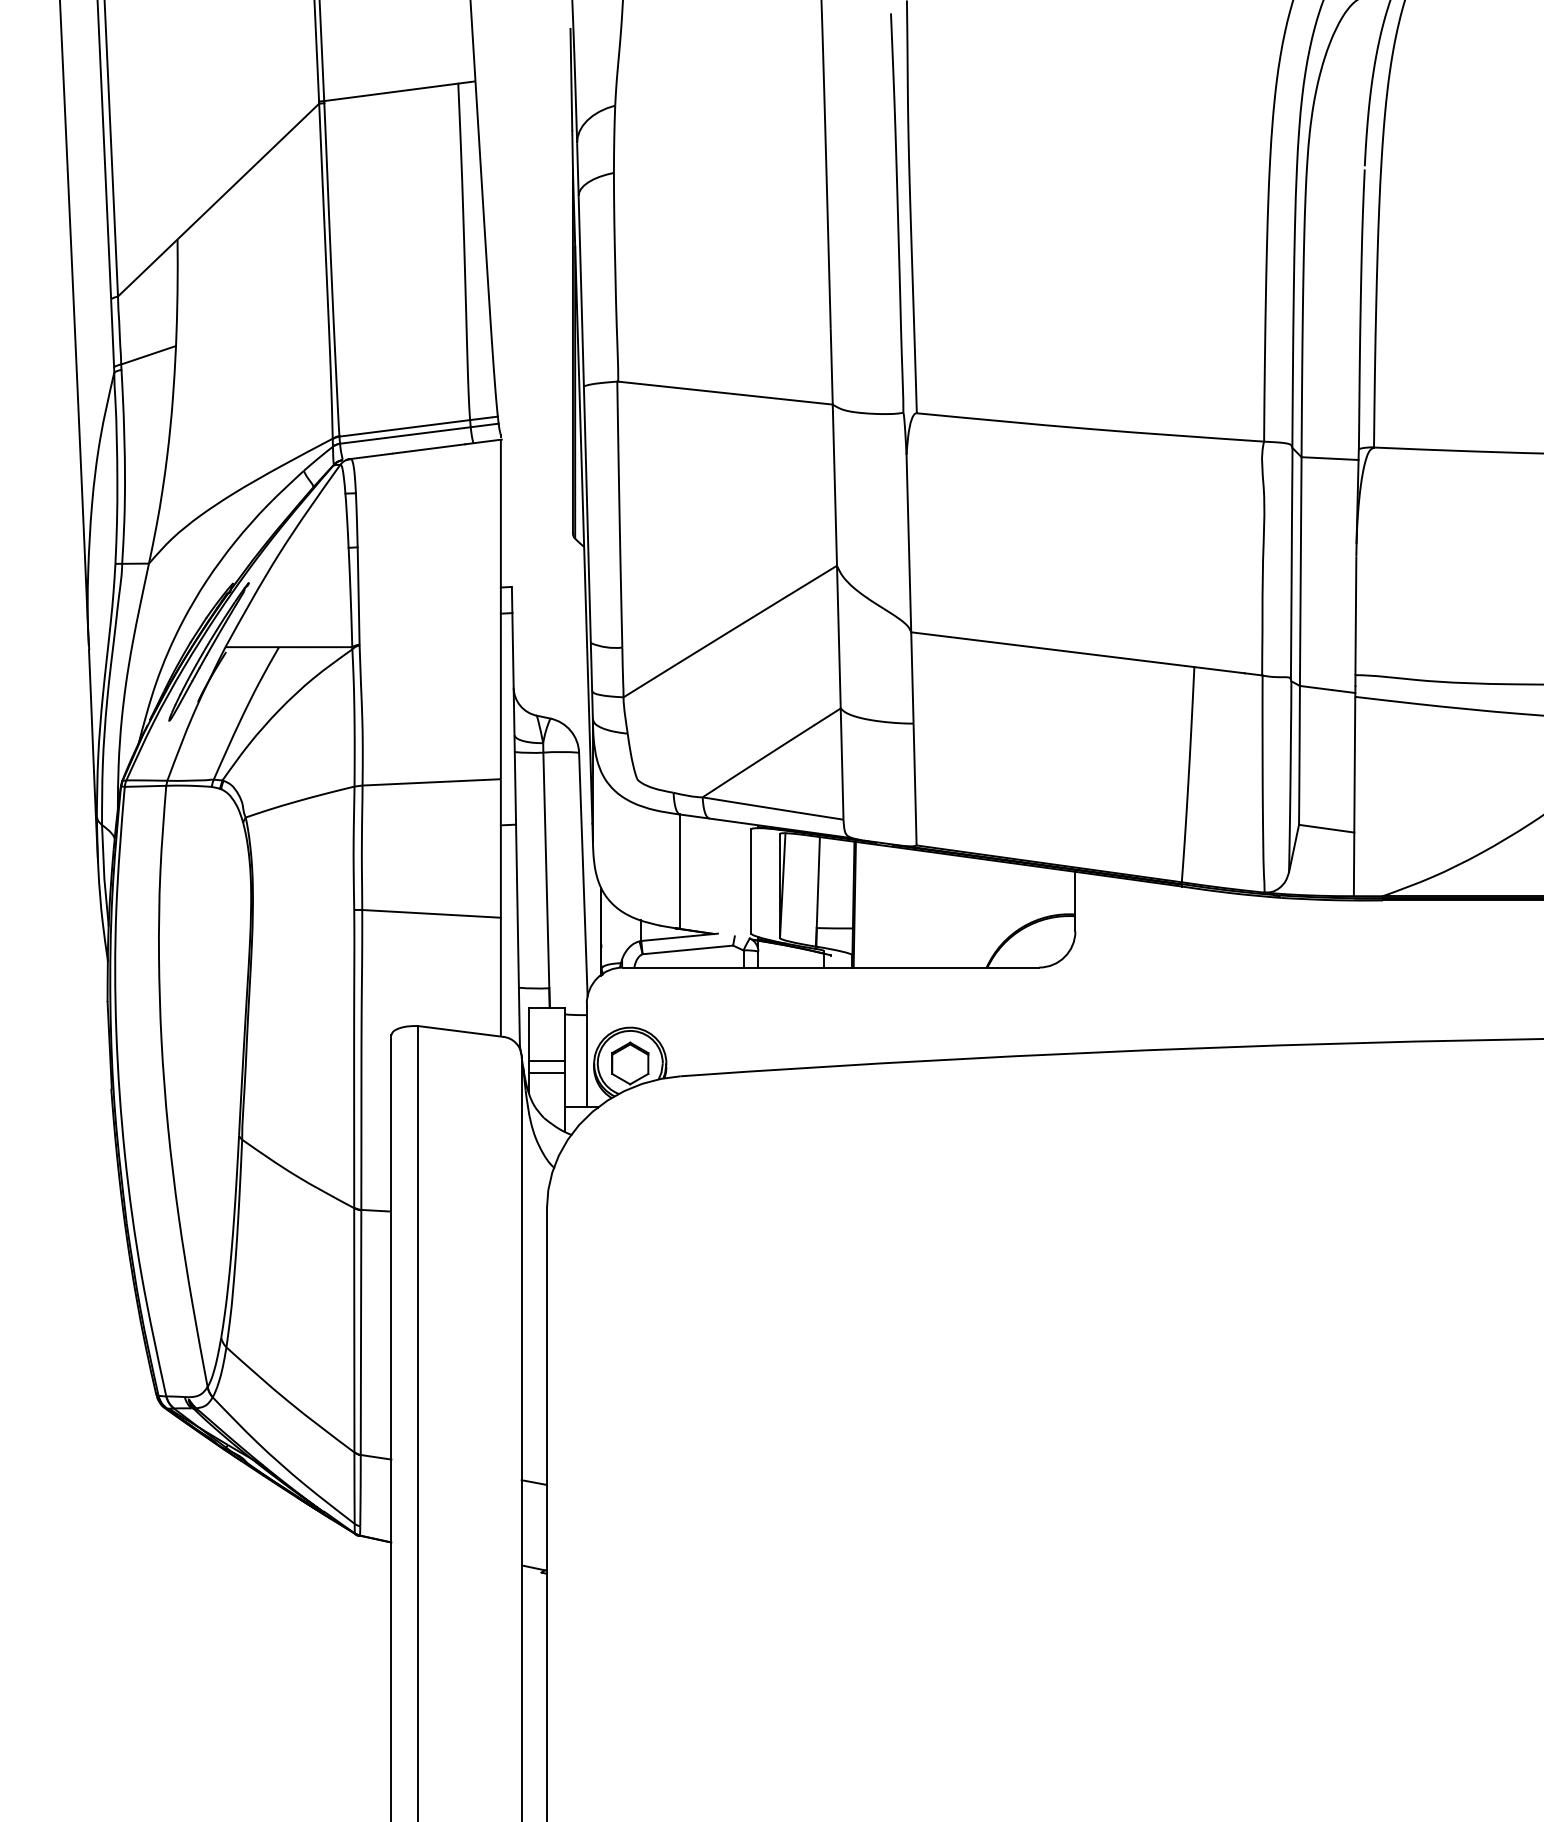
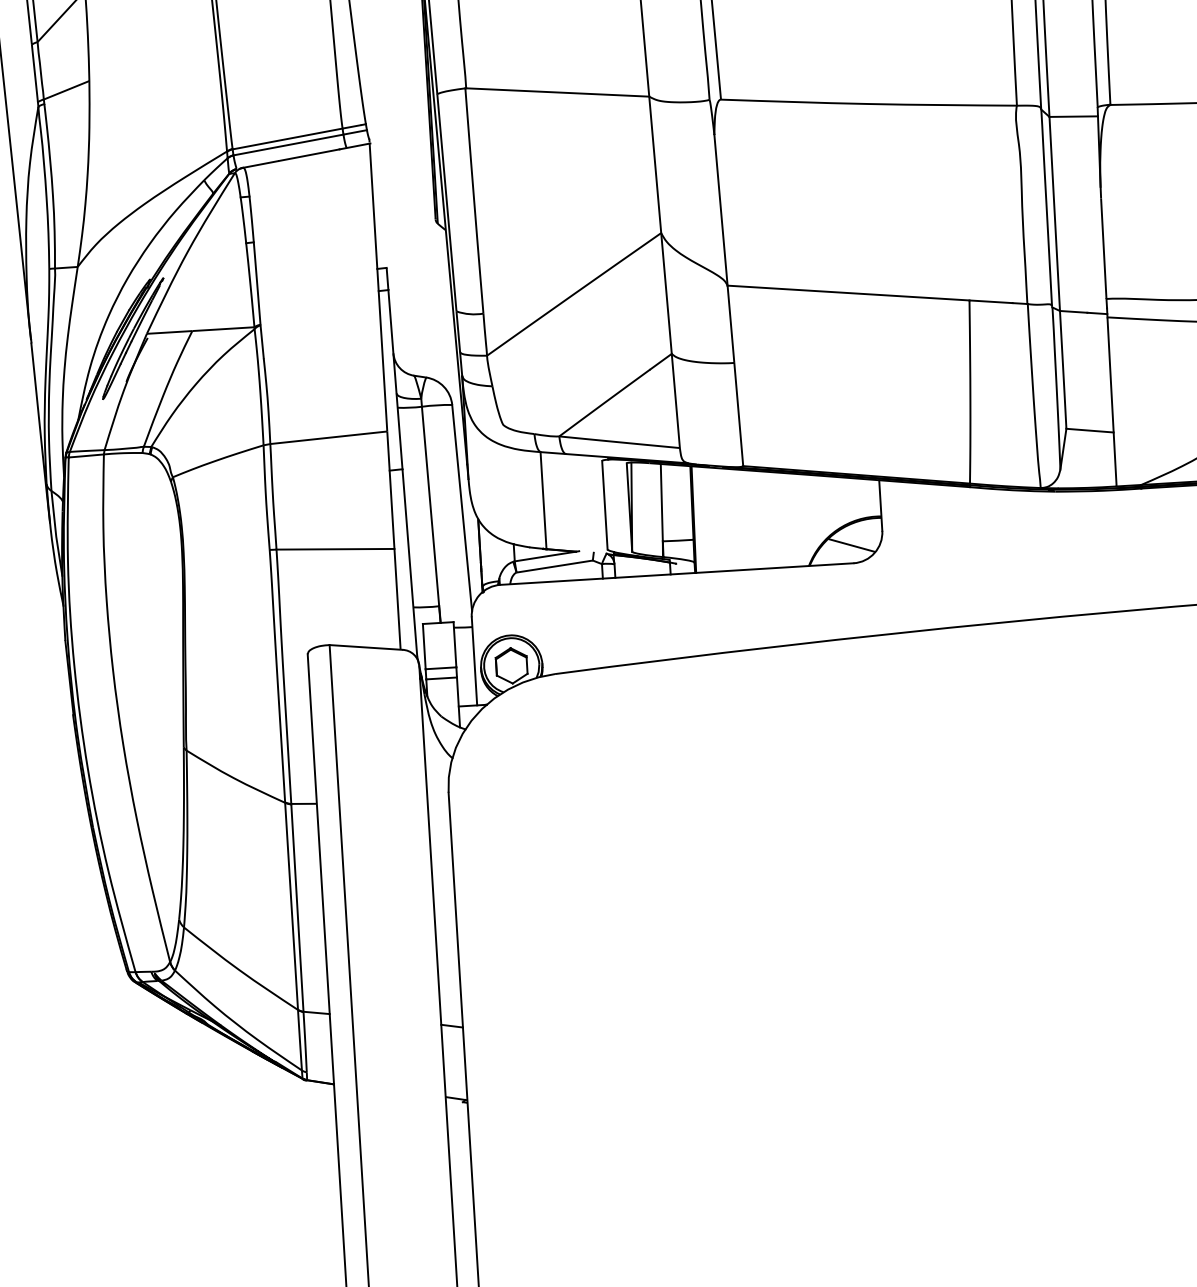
line: (1038, 946) -> (851, 545), added

